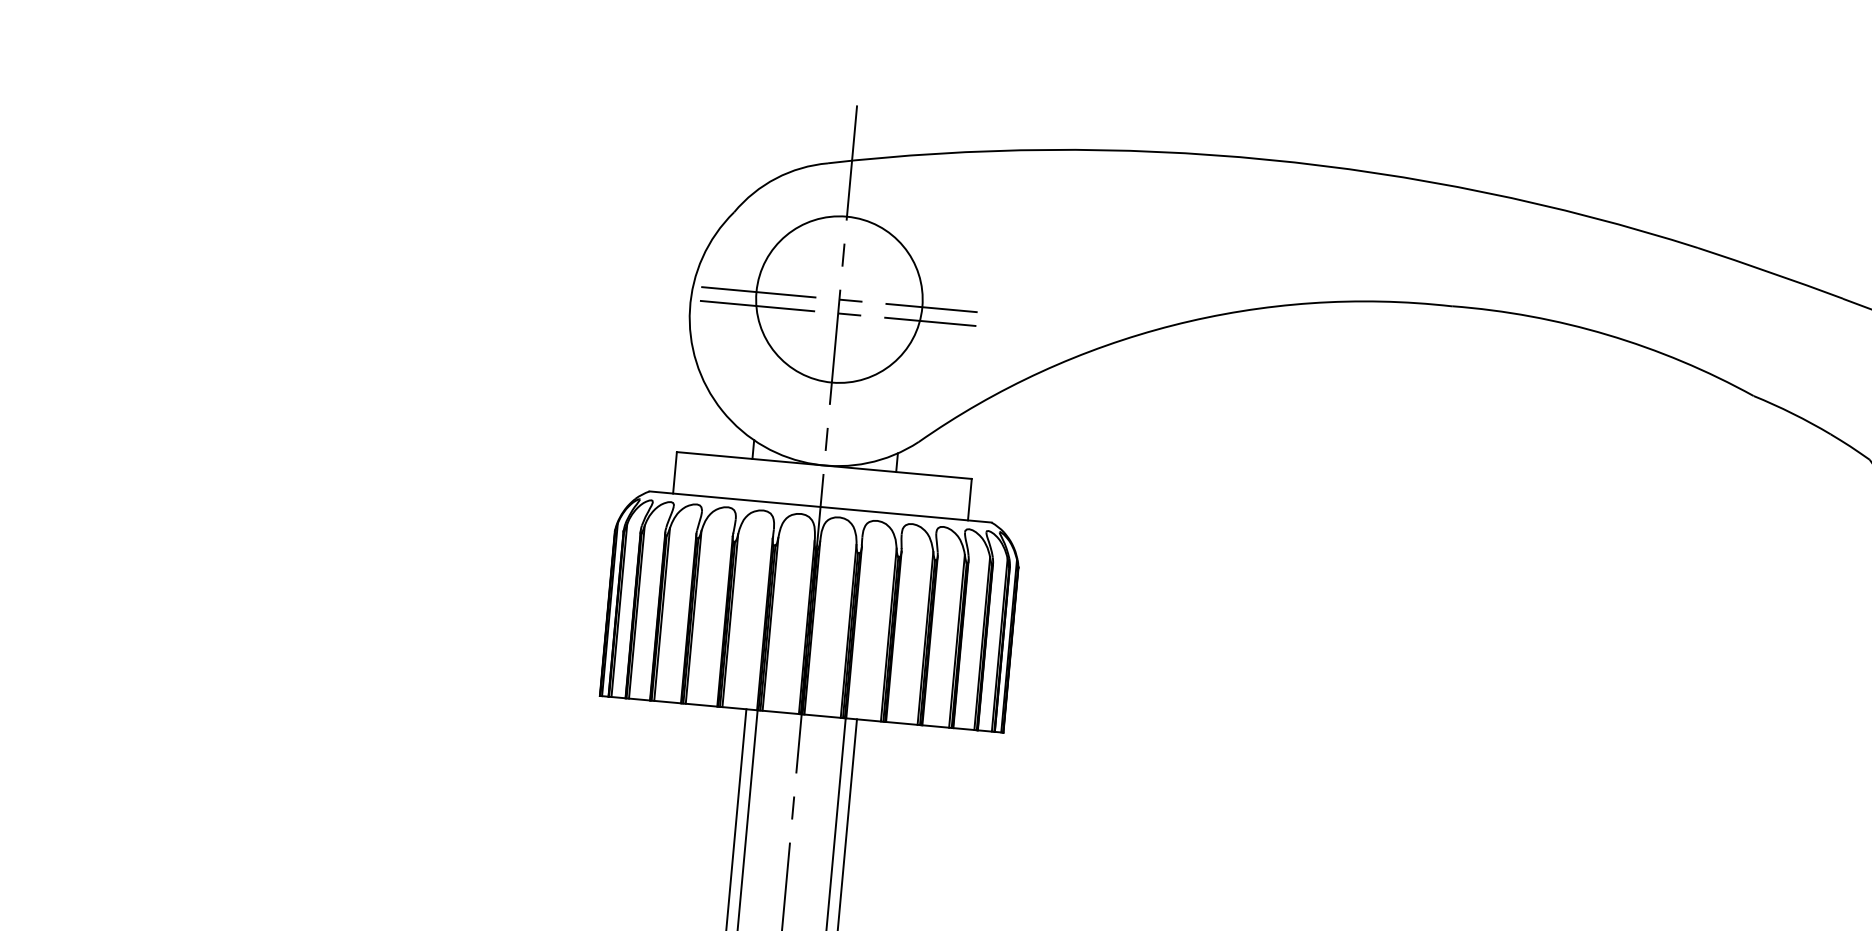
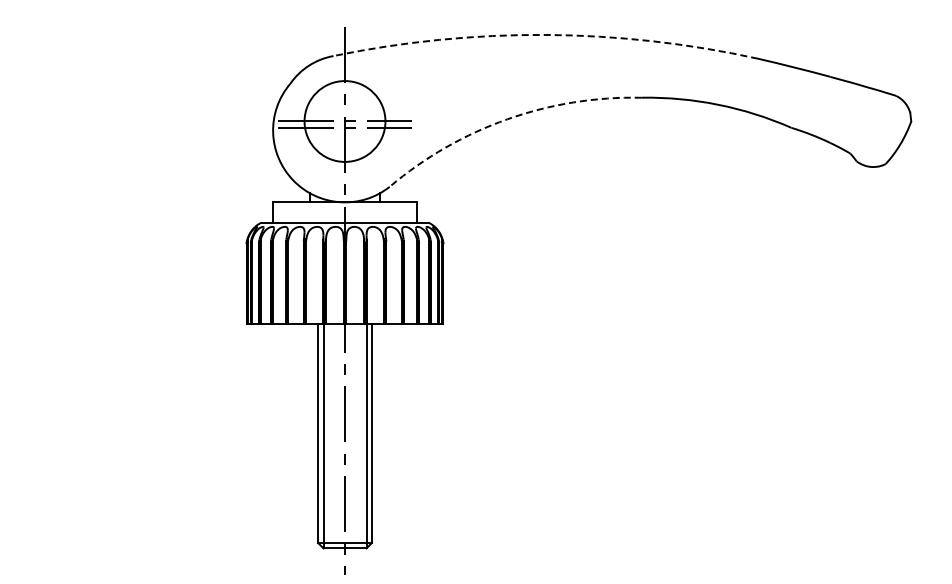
arc: (1266, 158) -> (545, 34), solid -> dashed
arc: (1172, 325) -> (507, 119), solid -> dashed

